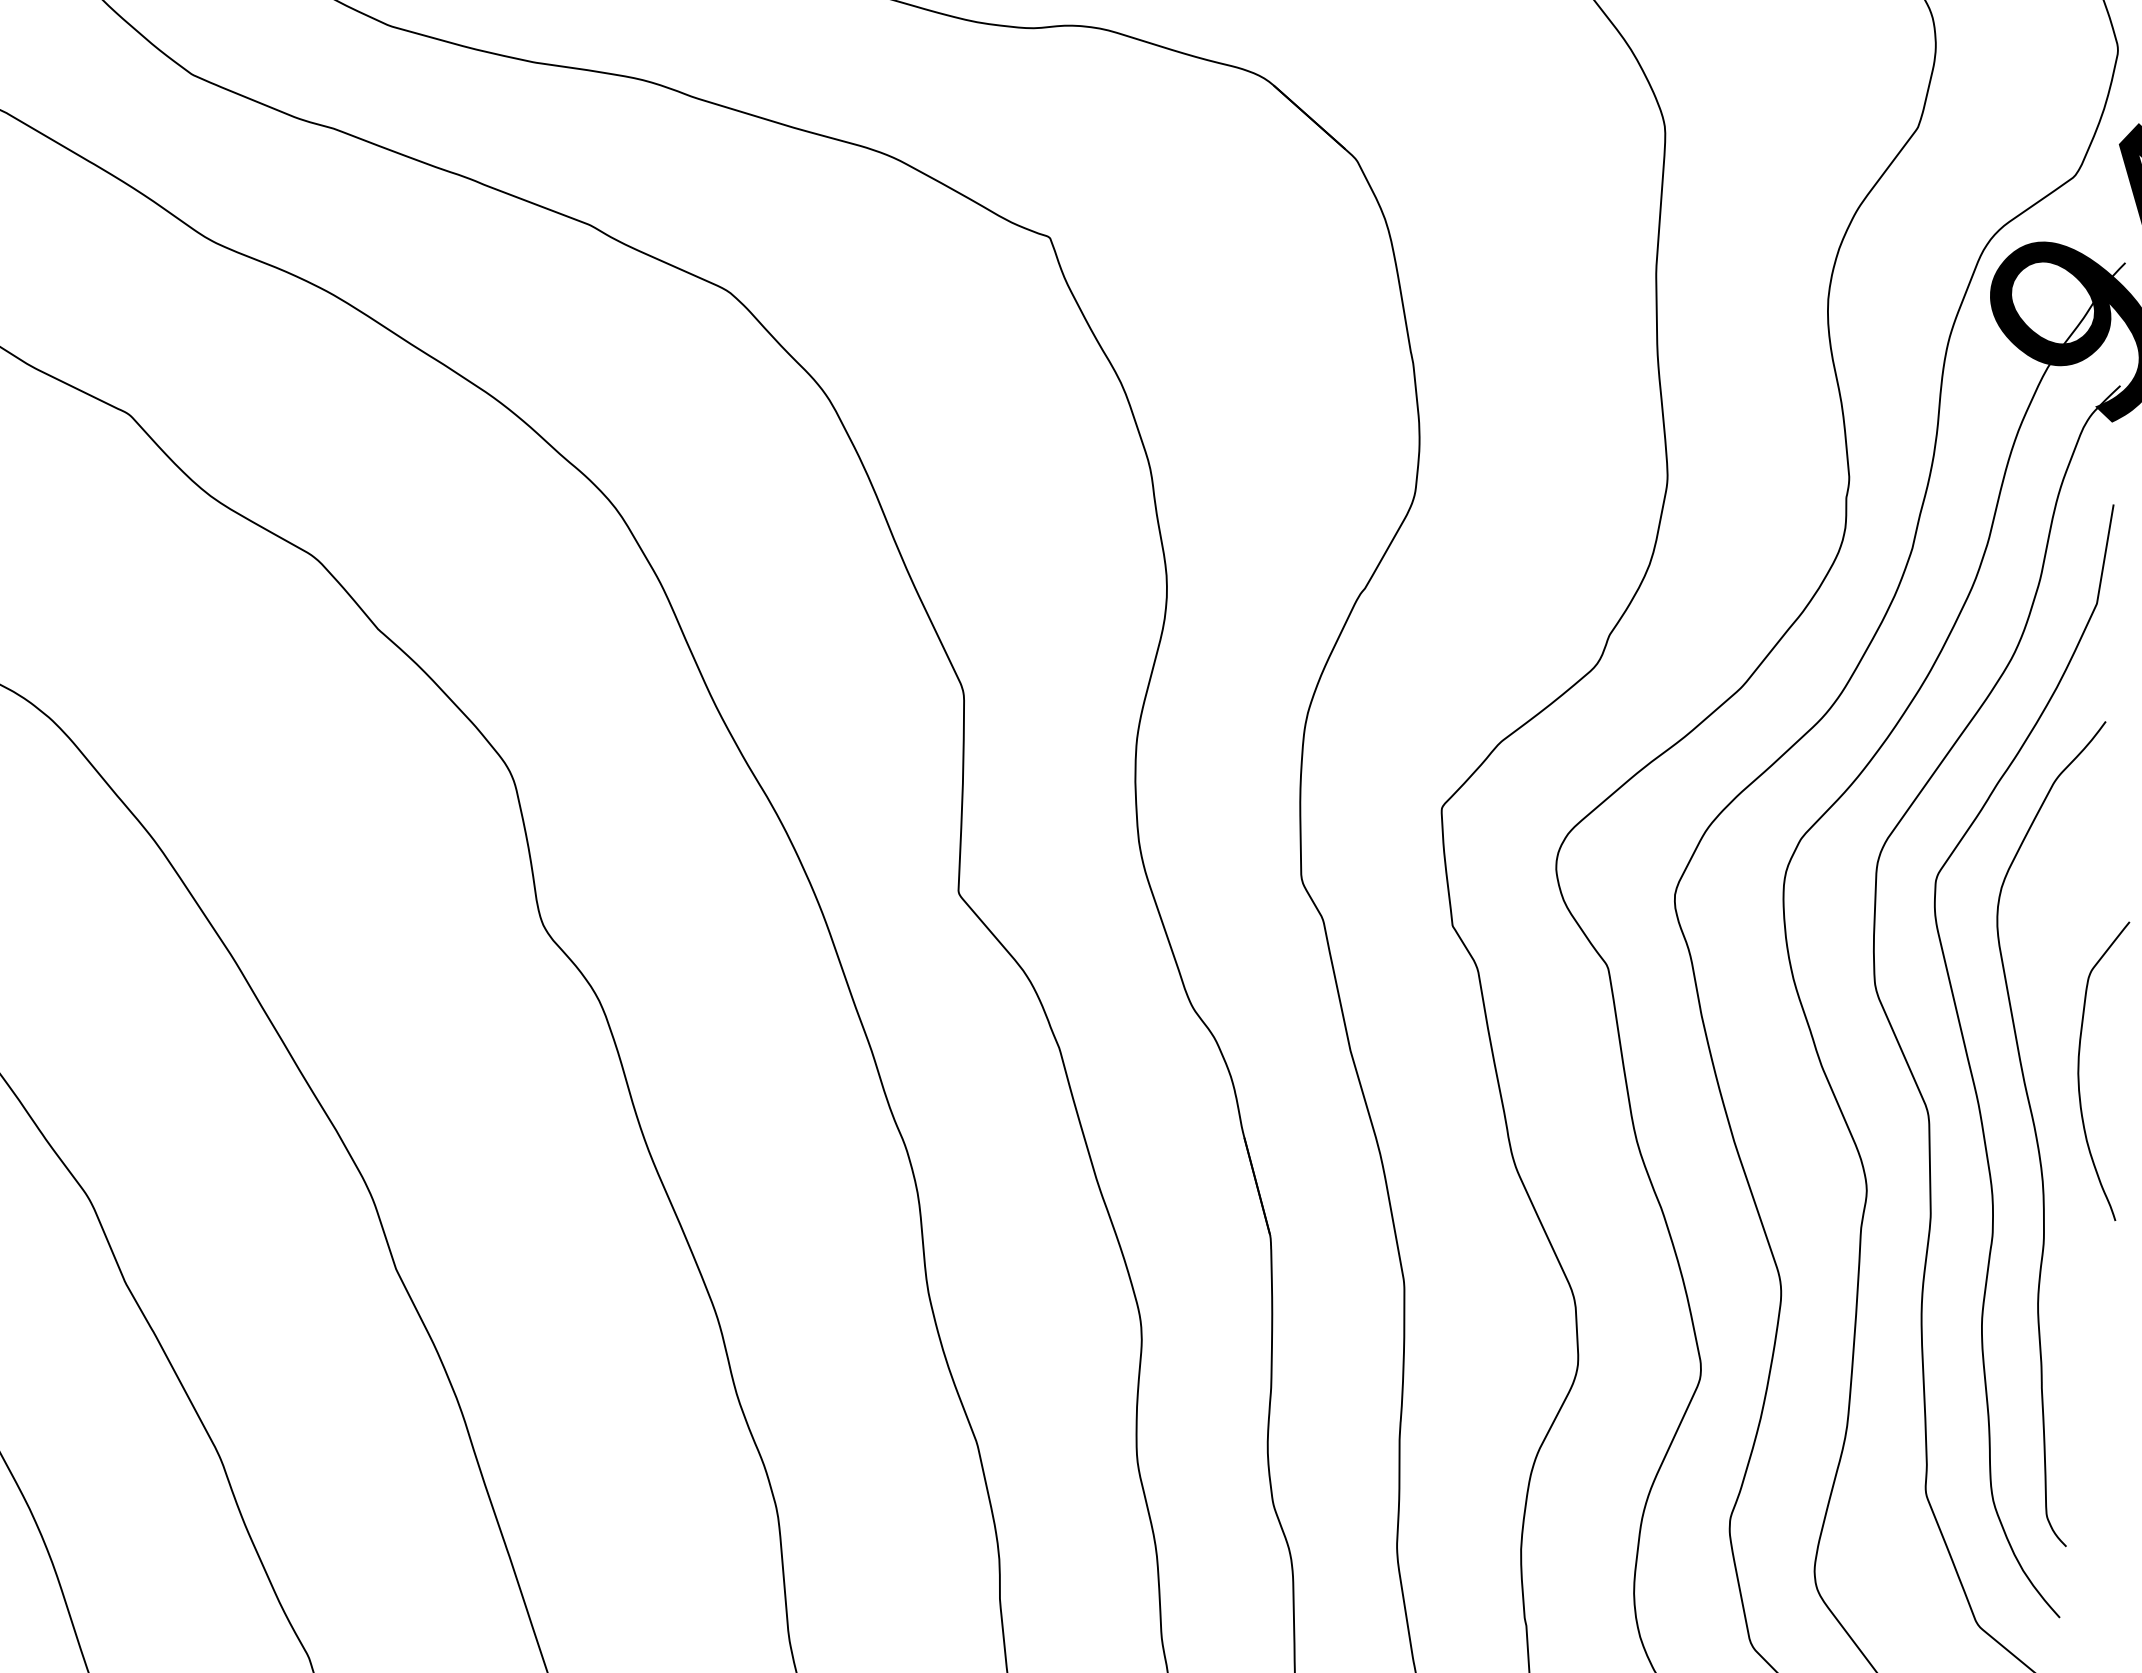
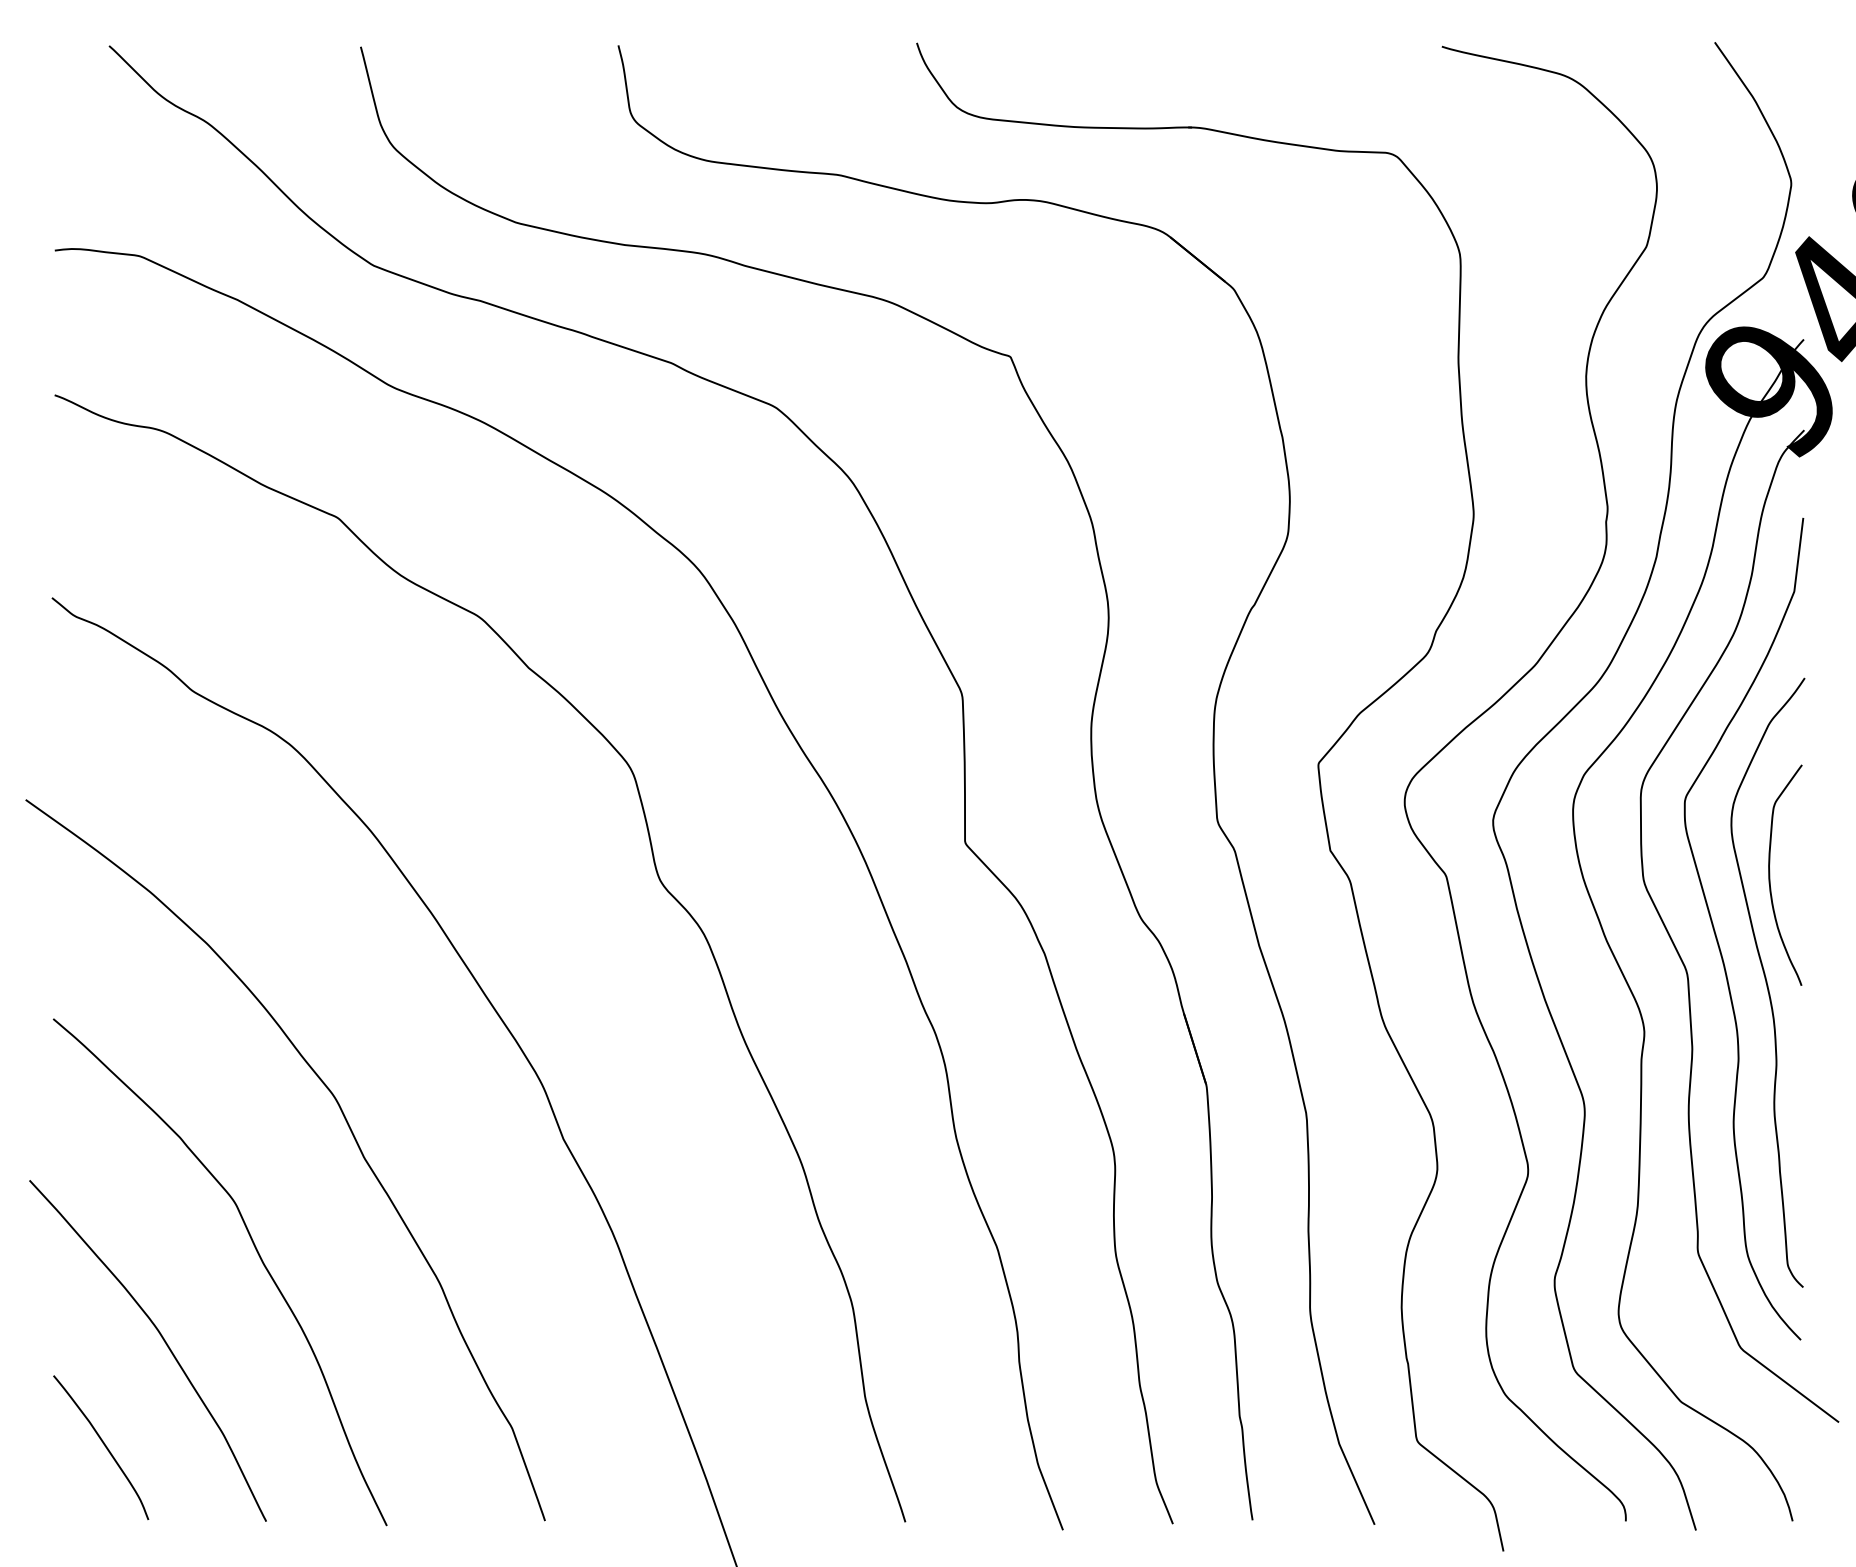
curve: (2080, 1068) -> (1770, 874), moved

